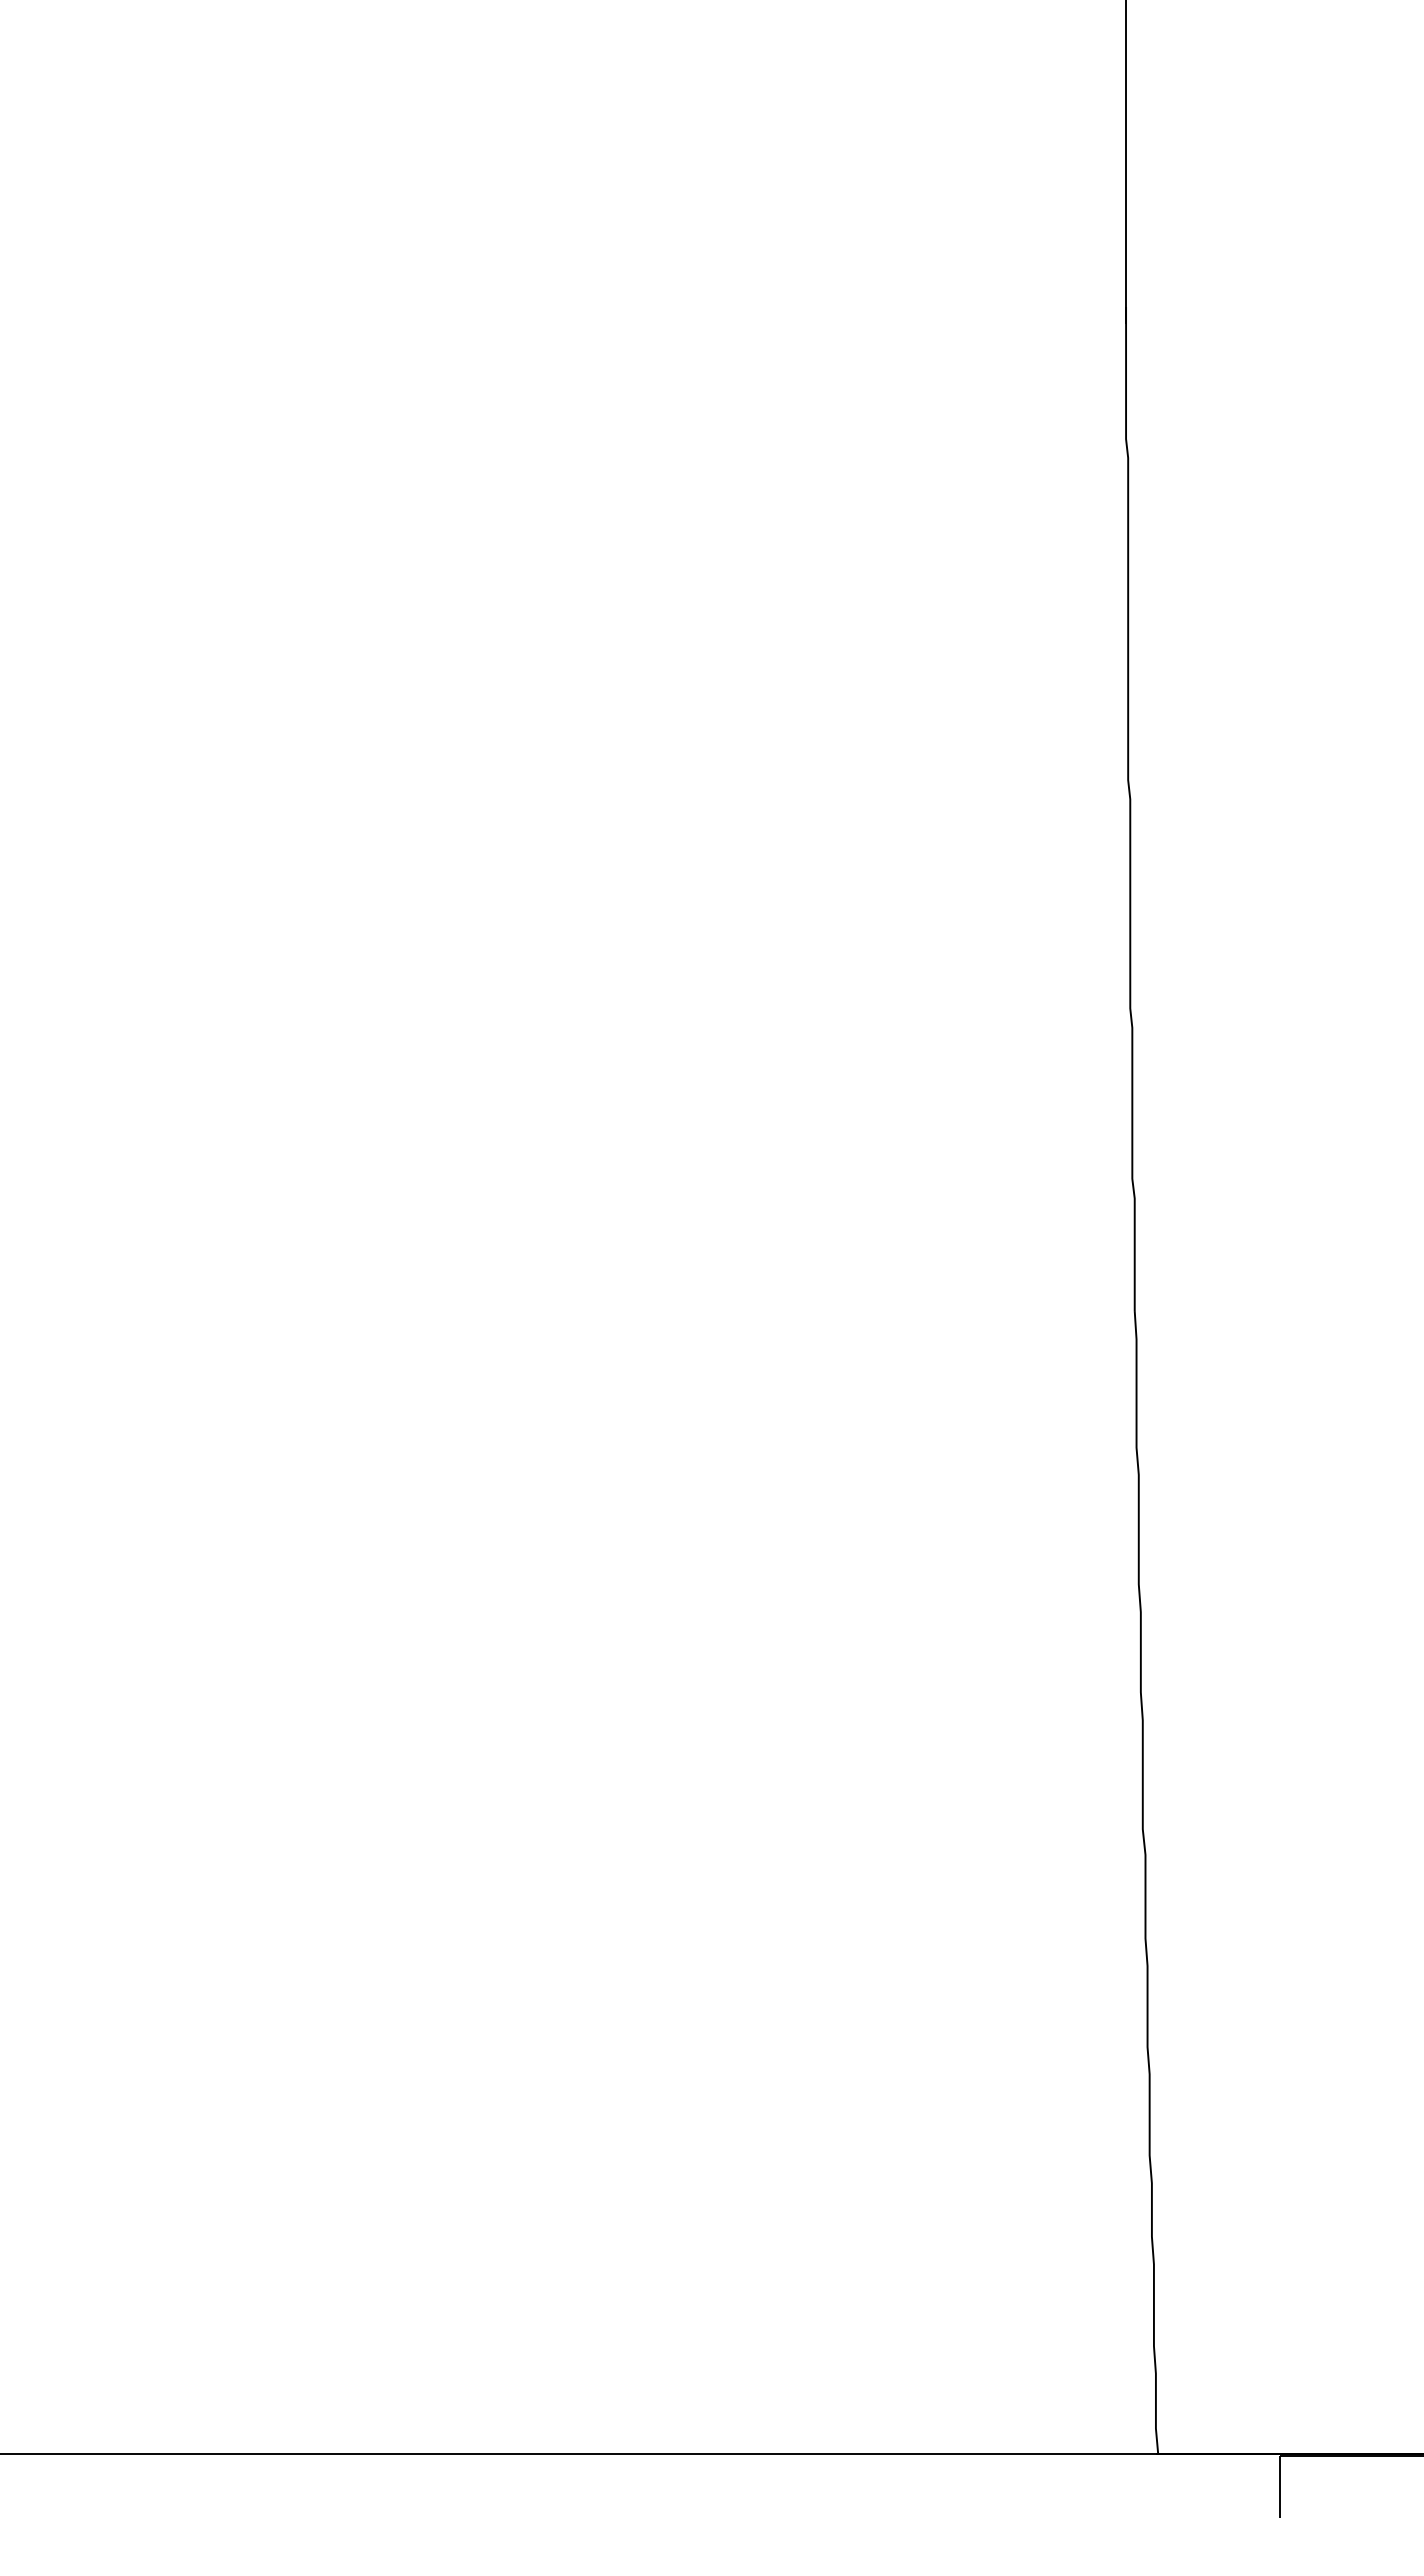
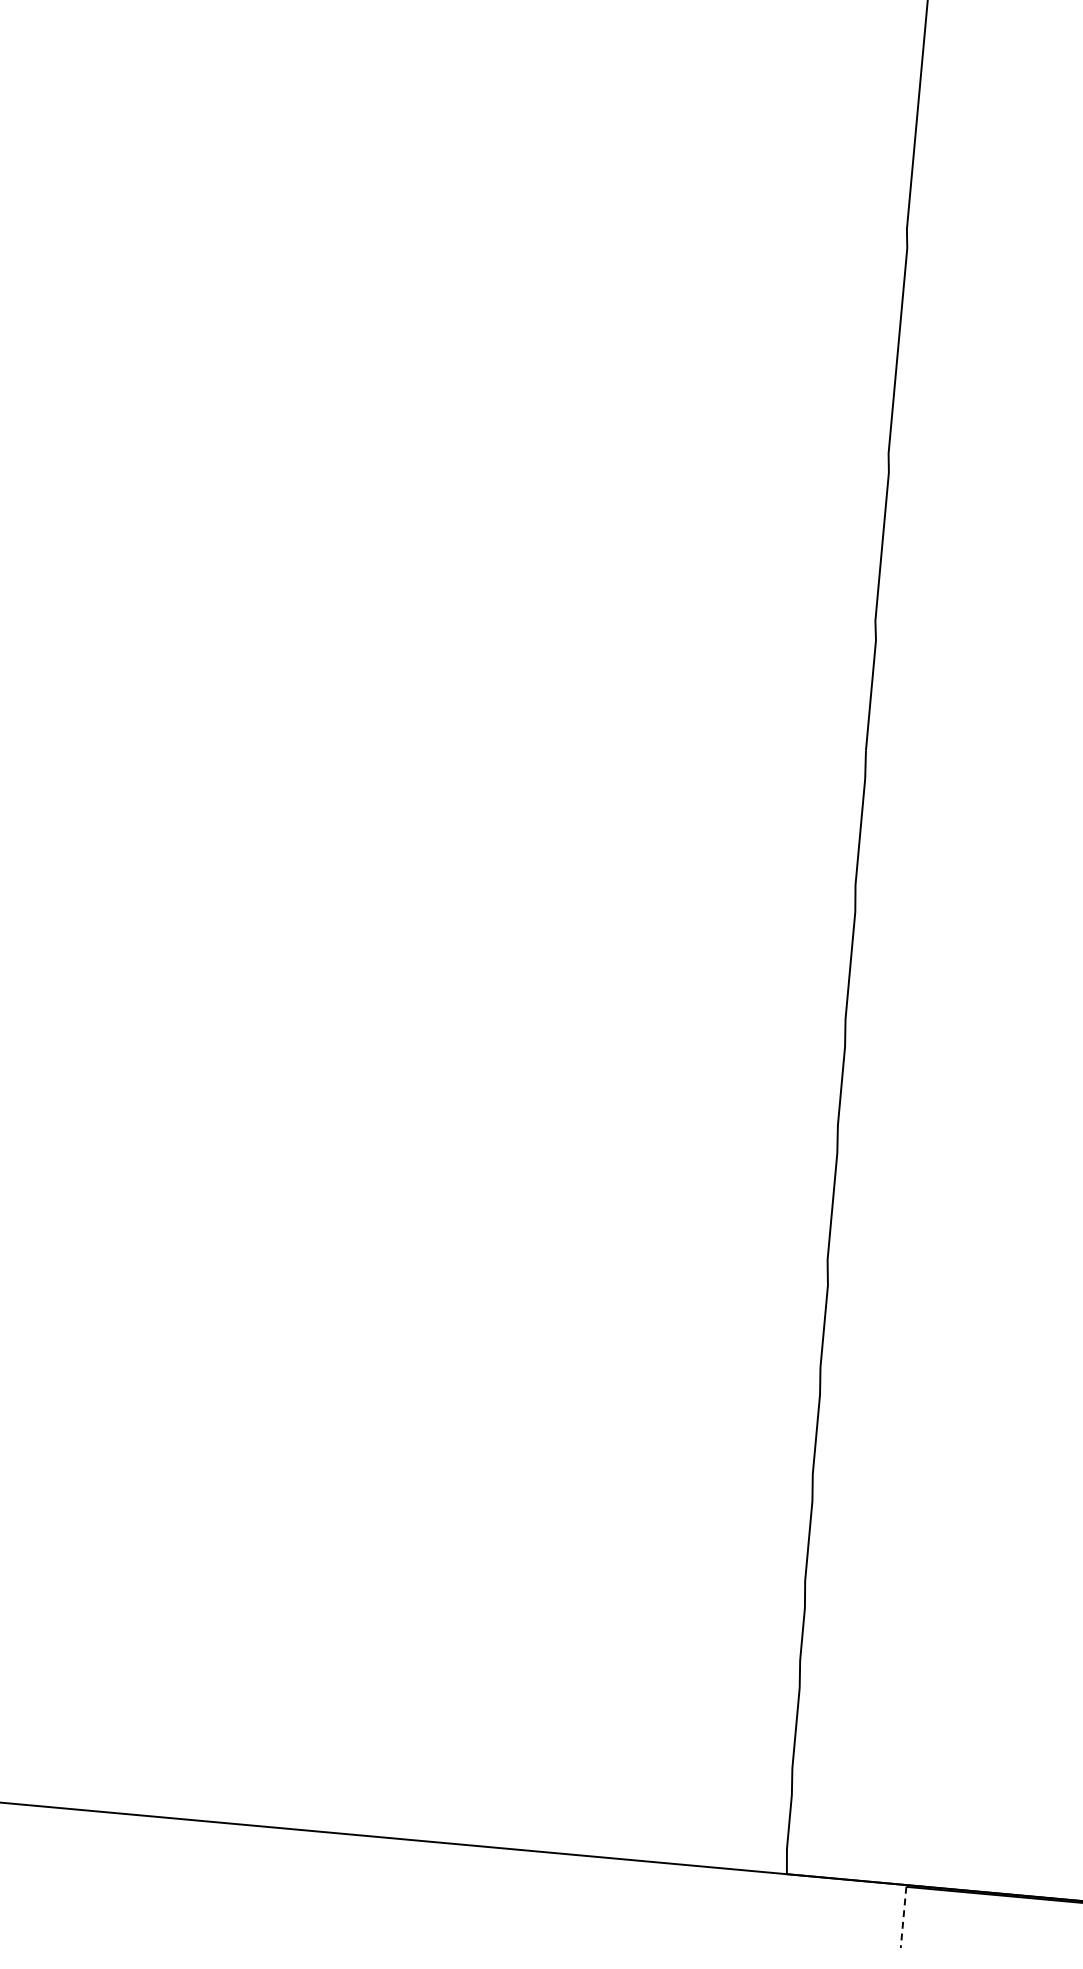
line: (1280, 2487) -> (903, 1918), solid -> dashed

